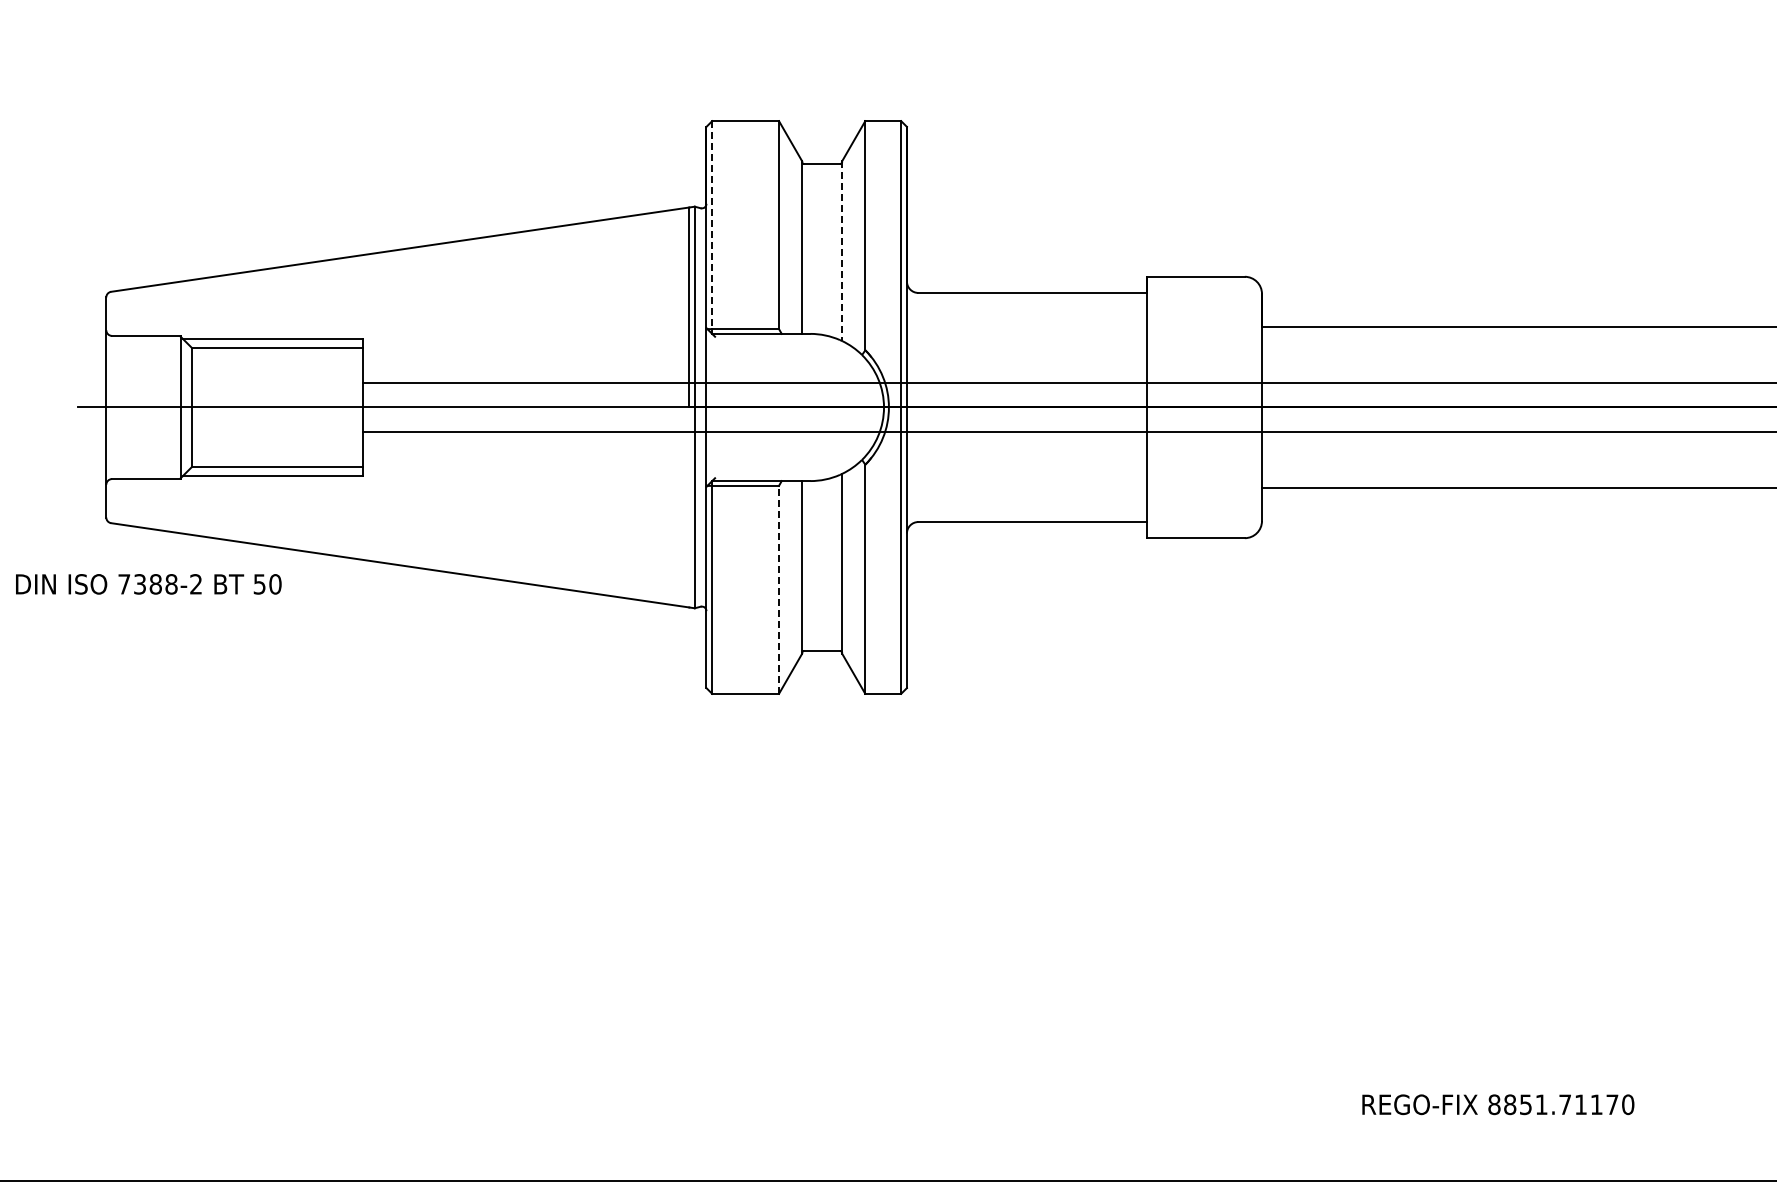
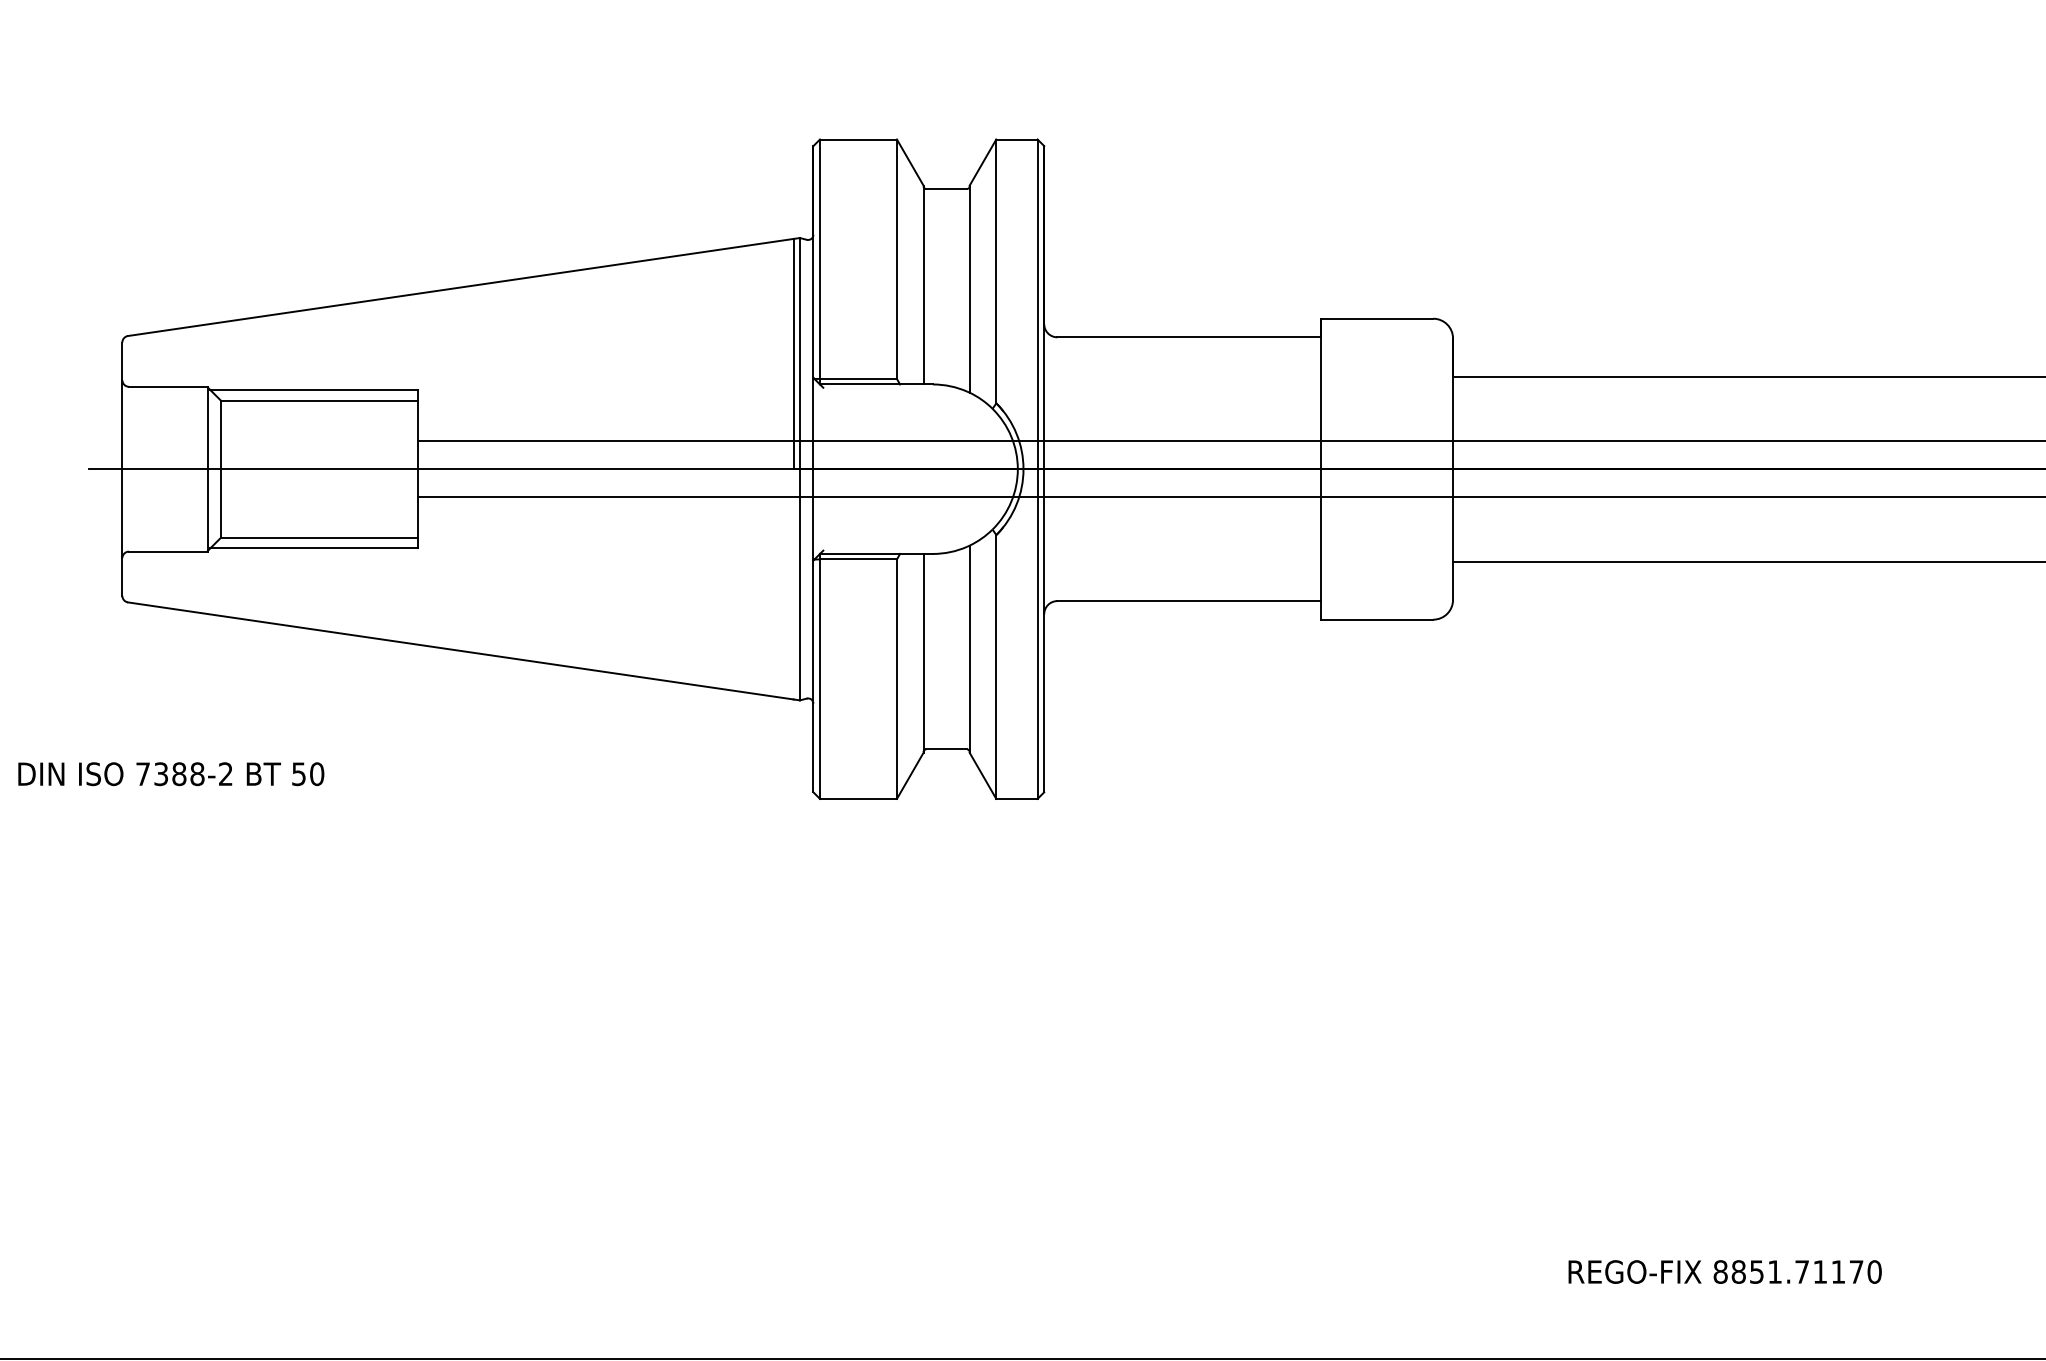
line: (712, 225) -> (820, 259), dashed -> solid
line: (842, 251) -> (970, 289), dashed -> solid
text: (148, 584) -> (170, 774), moved
line: (779, 589) -> (897, 678), dashed -> solid

